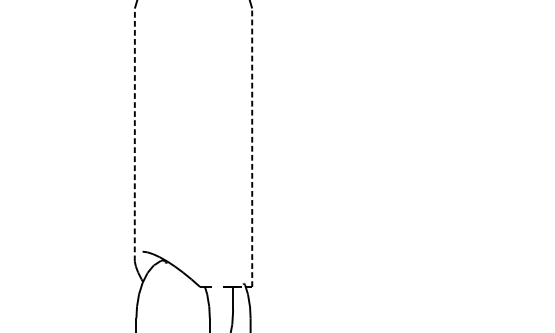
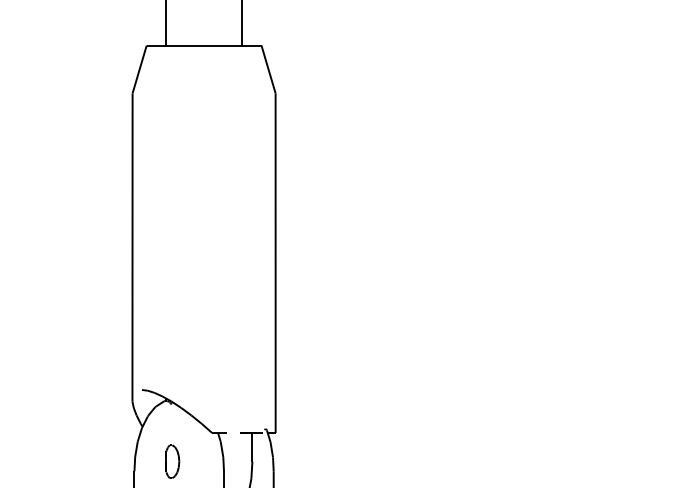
line: (134, 134) -> (132, 247), dashed -> solid
line: (252, 147) -> (275, 263), dashed -> solid
part: (167, 310) -> (172, 461), added

